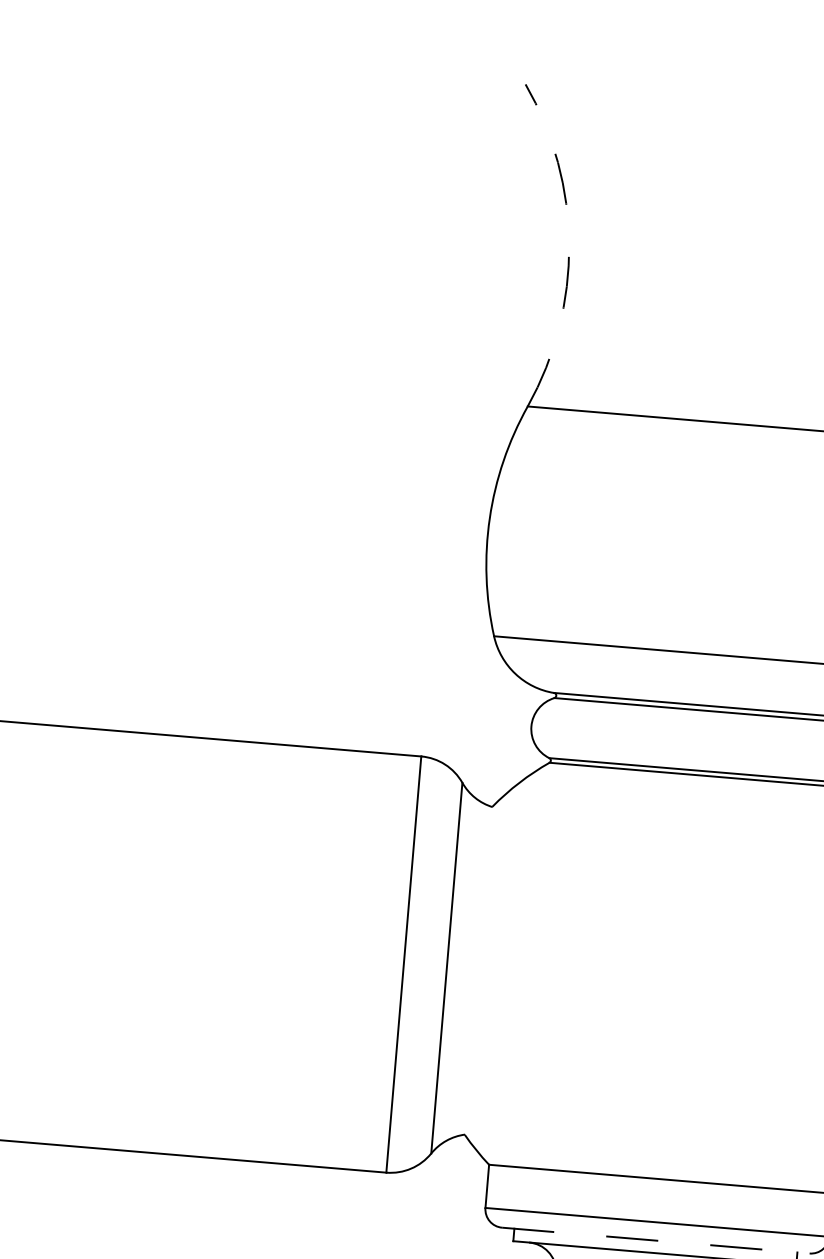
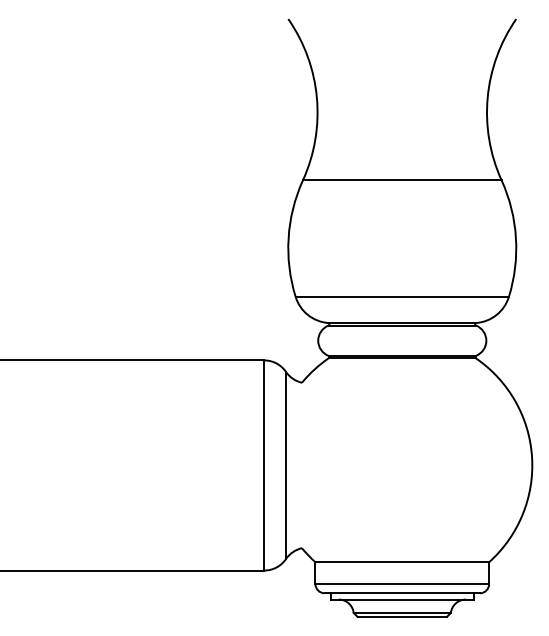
arc: (568, 244) -> (316, 97), dashed -> solid
line: (656, 1241) -> (402, 593), dashed -> solid

